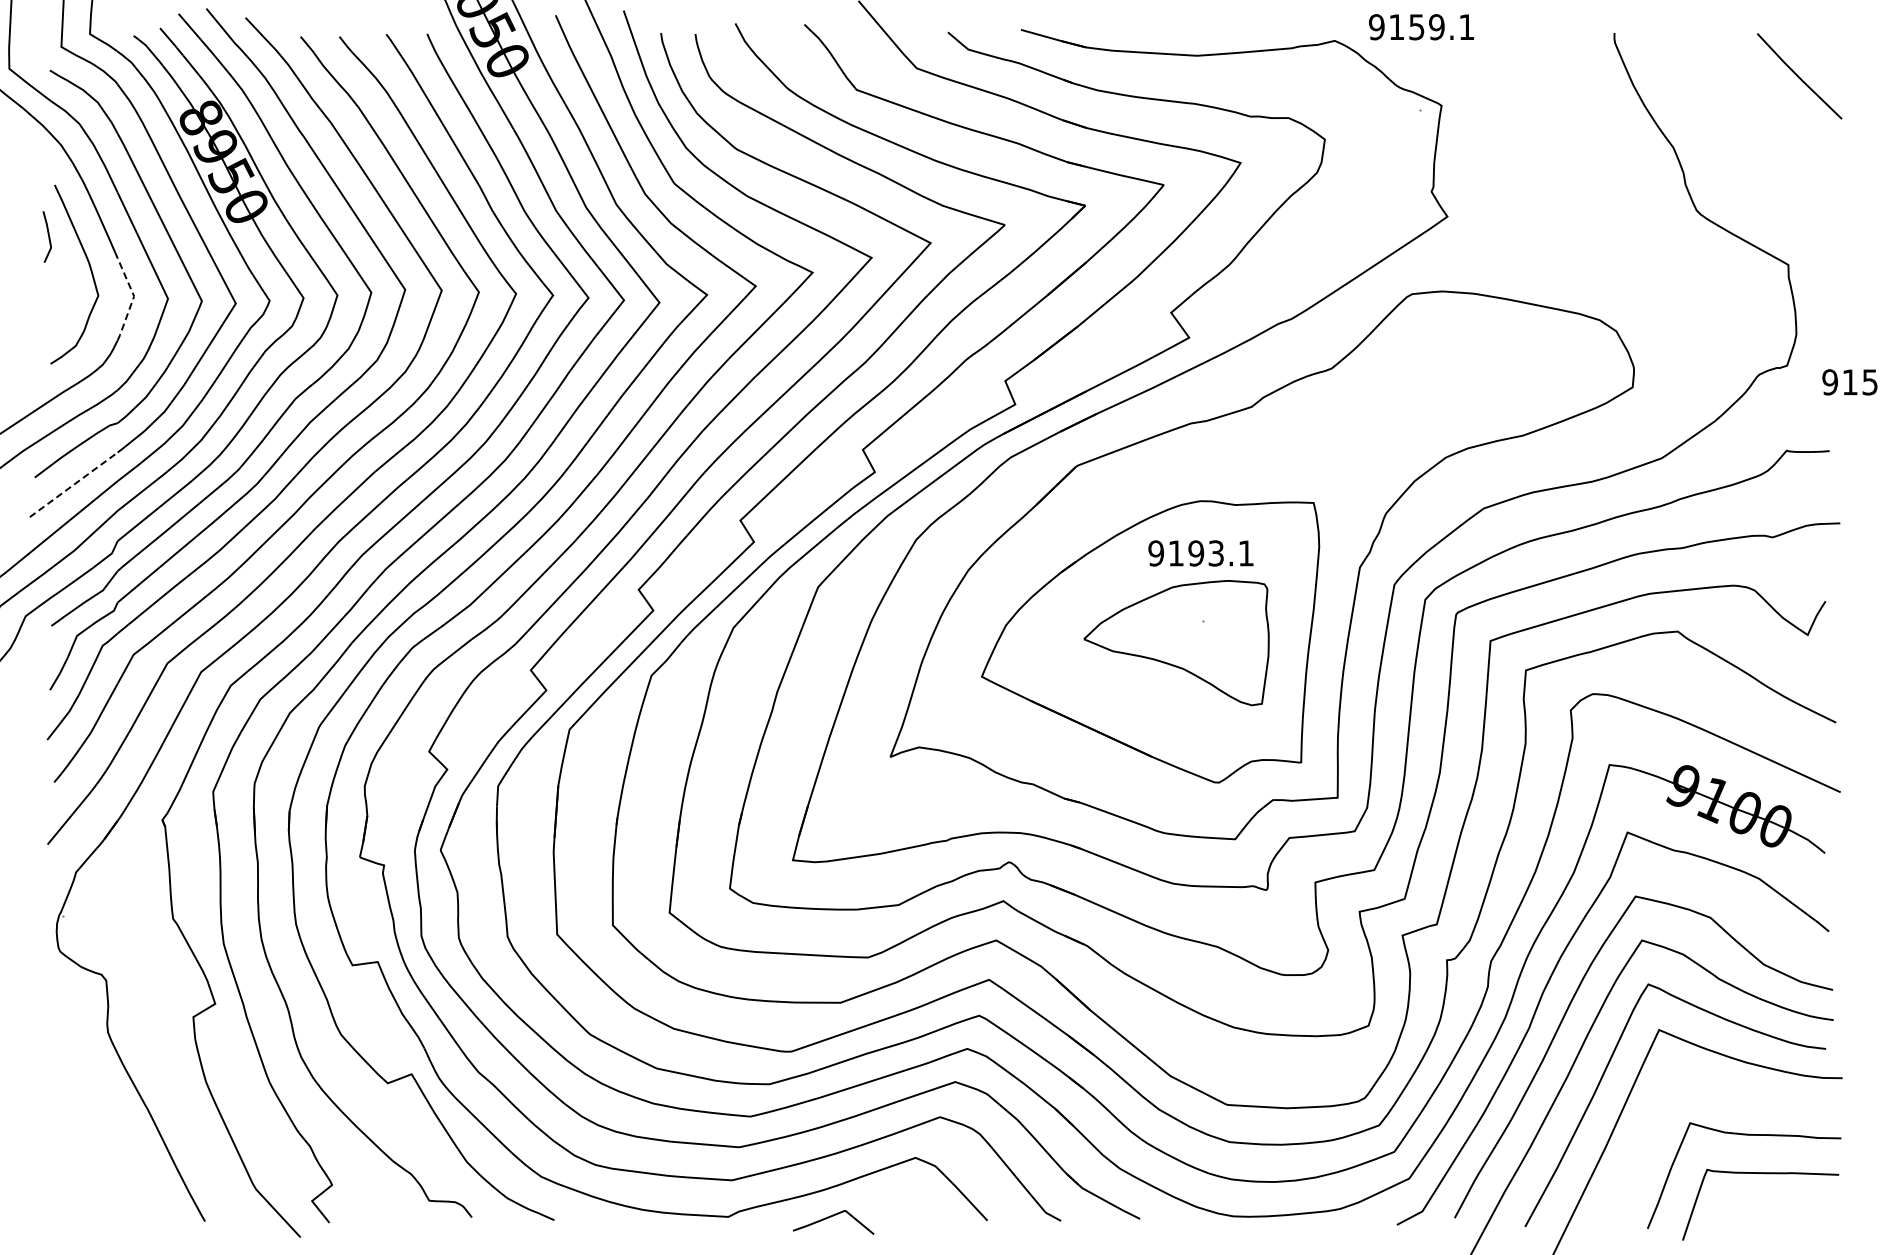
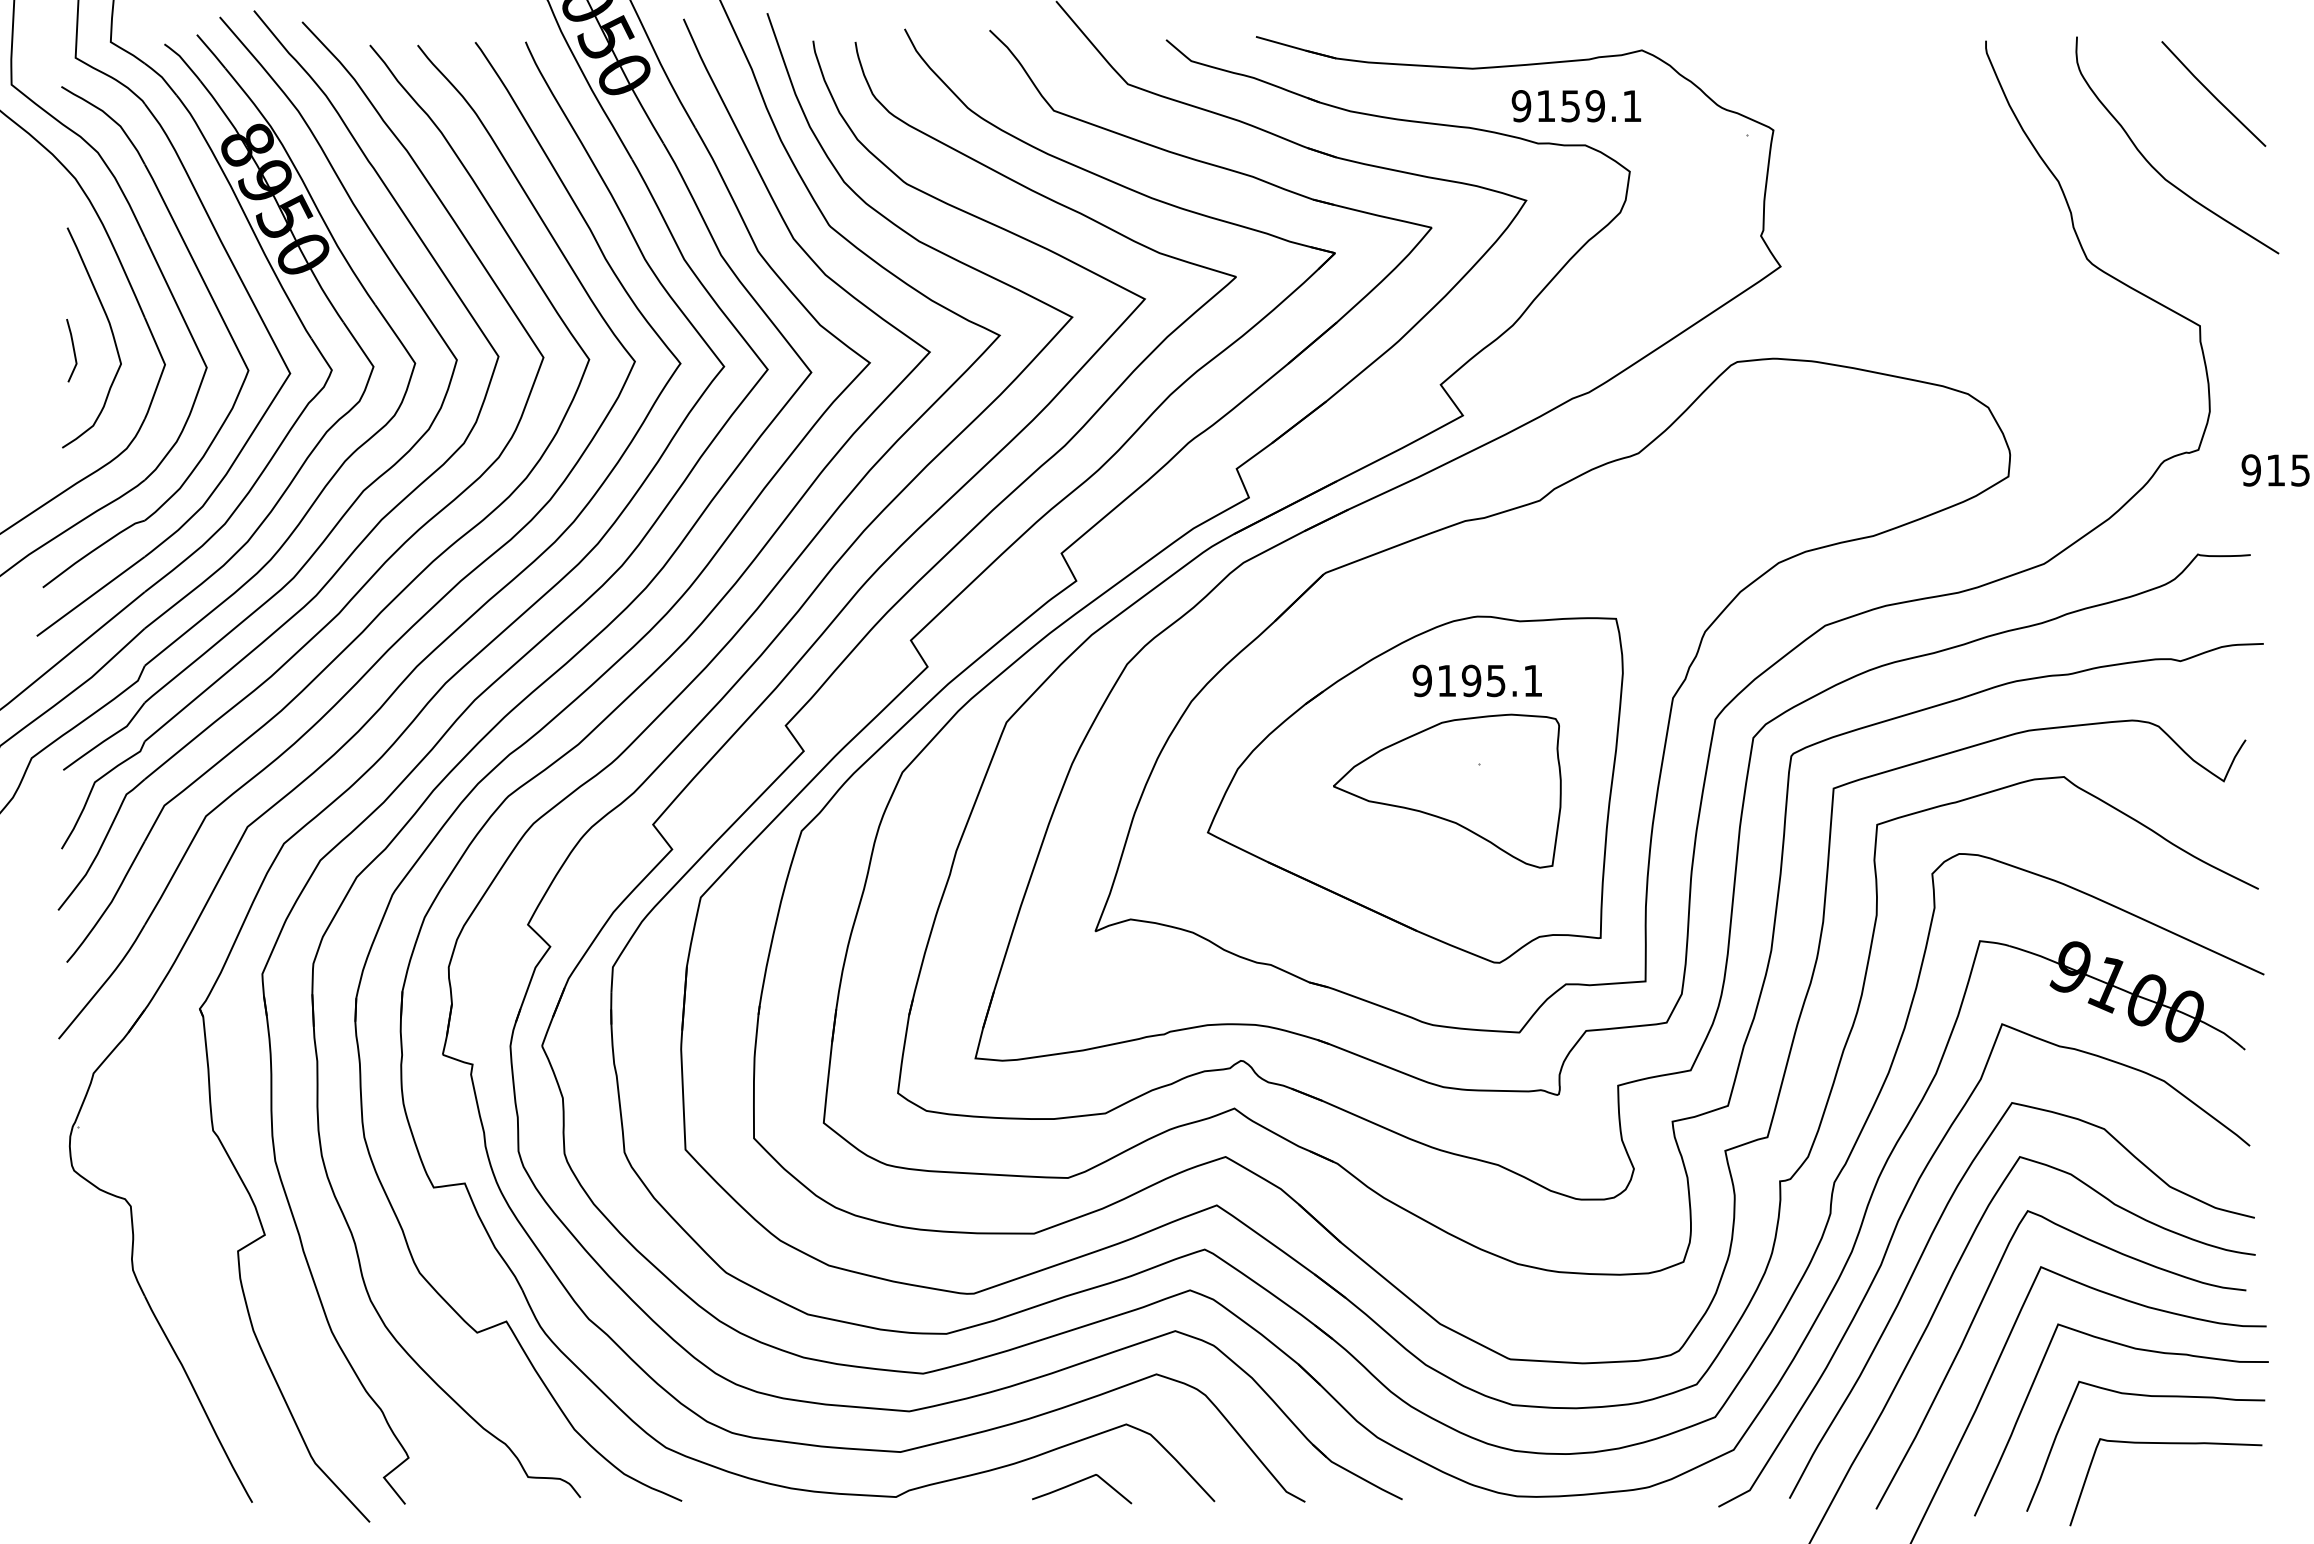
text: (1421, 27) -> (1576, 106), moved
curve: (1751, 135) -> (2154, 166), added
line: (48, 236) -> (73, 350), moved
line: (133, 299) -> (164, 368), dashed -> solid
line: (73, 484) -> (90, 596), dashed -> solid
text: (1216, 552) -> (1496, 679), 9193.1 -> 9195.1
curve: (1735, 1097) -> (2134, 1350), added
curve: (831, 1217) -> (1079, 1482), moved

